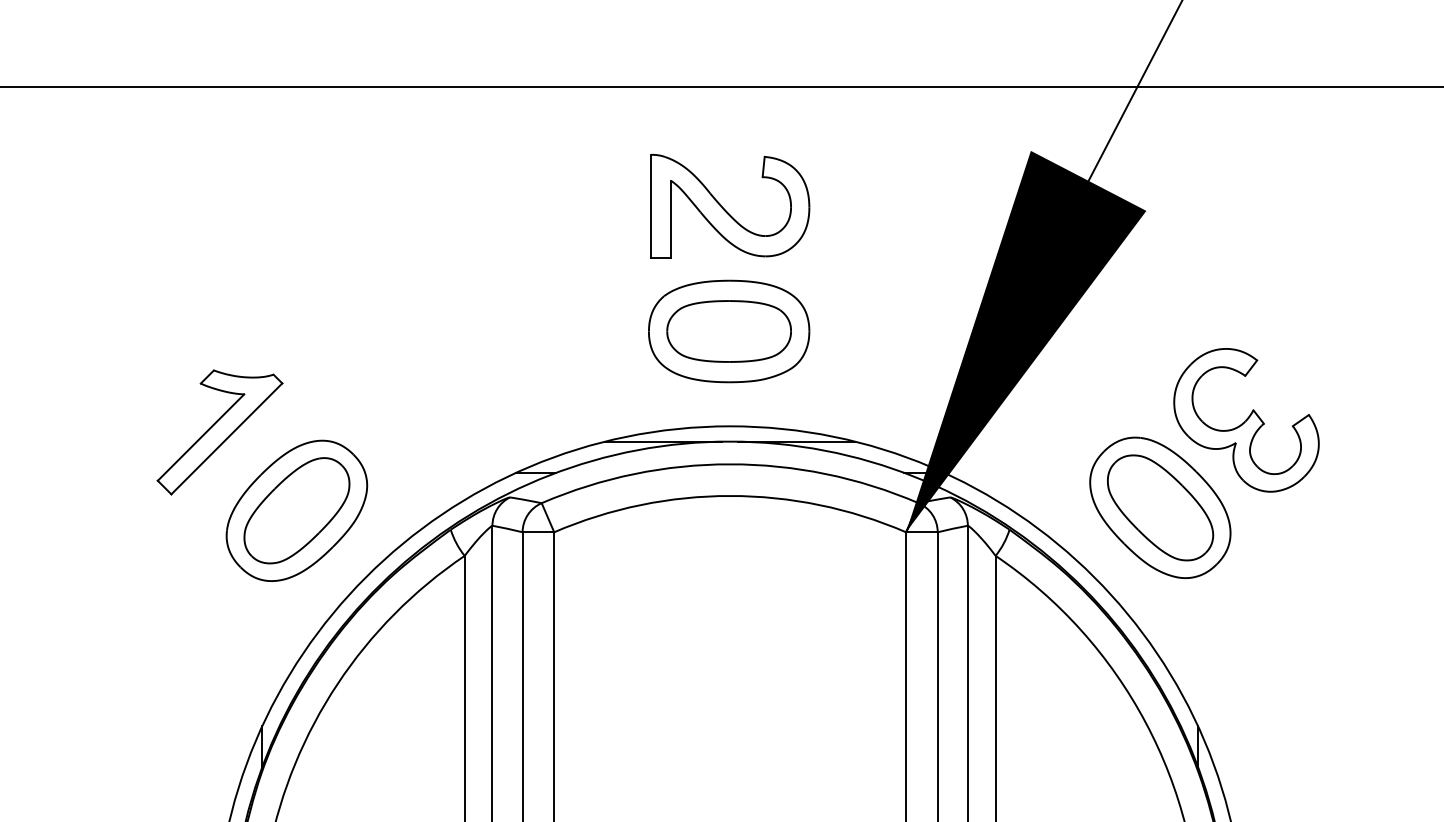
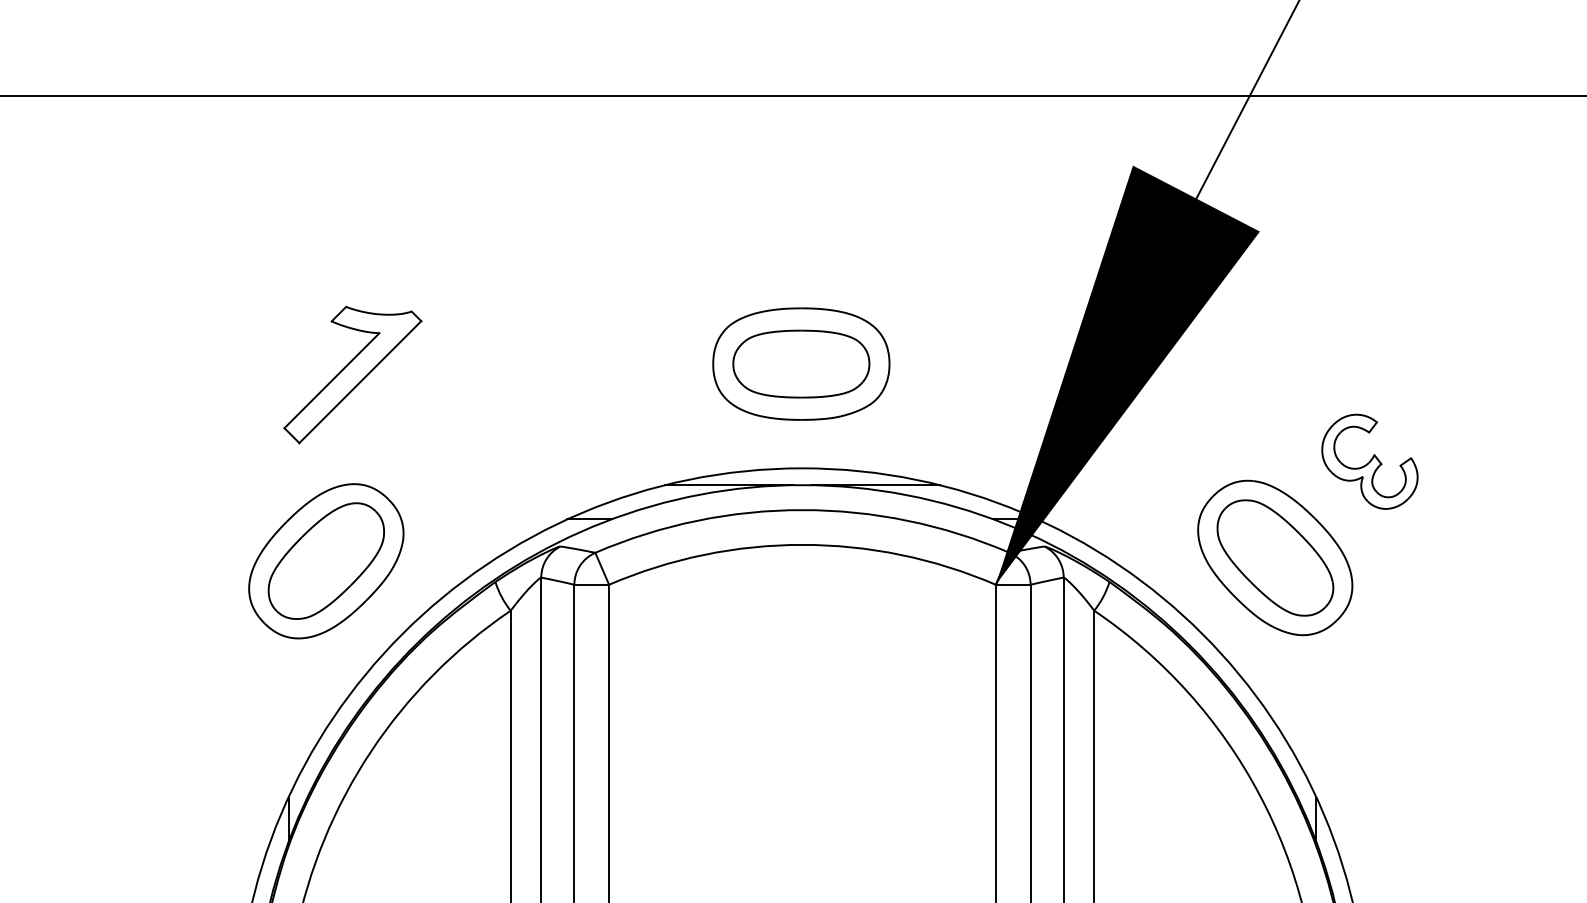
part: (725, 209) -> (797, 230), removed
part: (1246, 420) -> (1369, 461), size x0.6
part: (219, 432) -> (352, 375), moved

